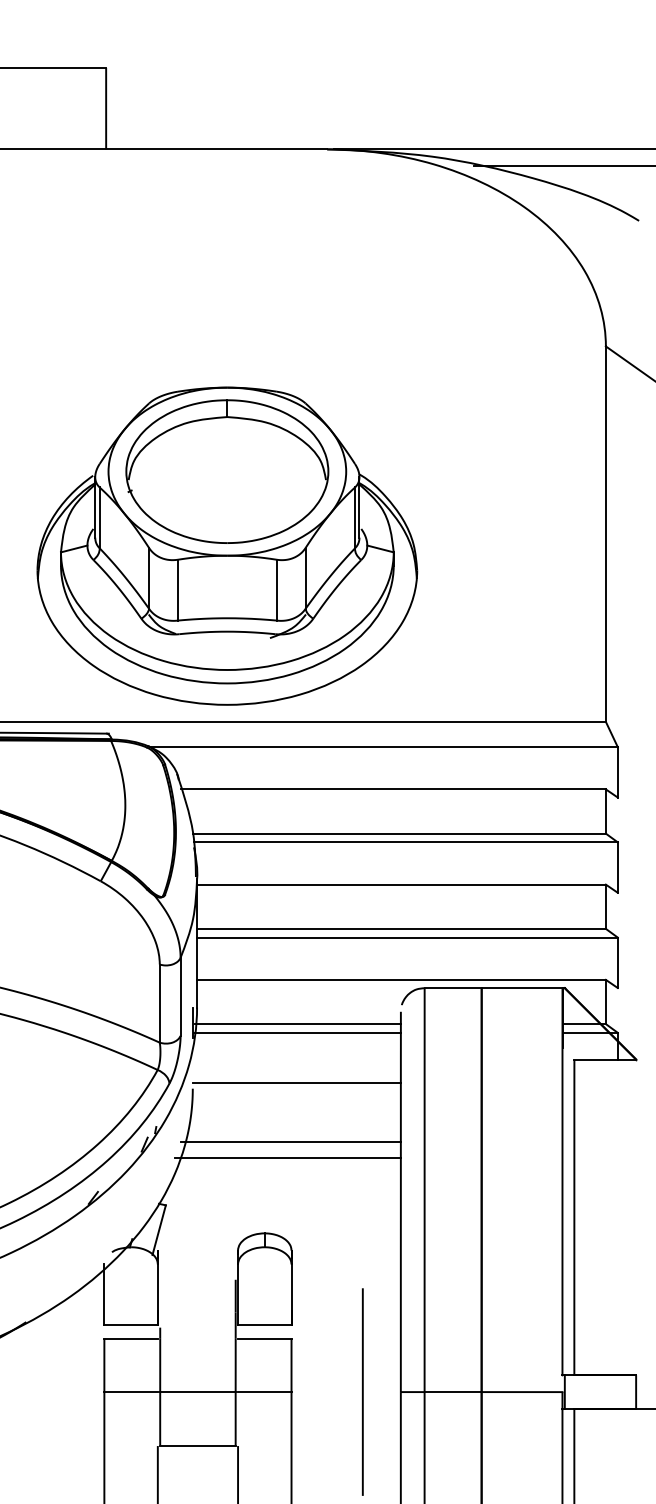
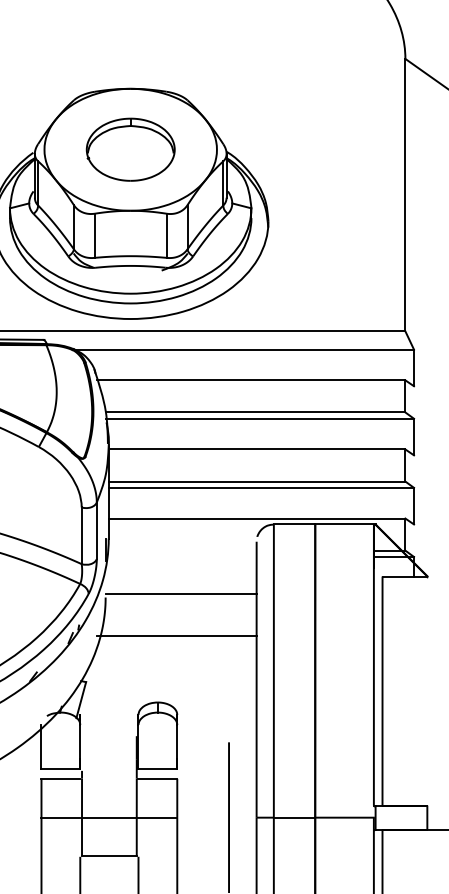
part: (227, 471) -> (130, 149), size x0.6
line: (297, 1024) -> (181, 550), removed
line: (296, 1032) -> (180, 556), removed
line: (287, 1158) -> (174, 648), removed

